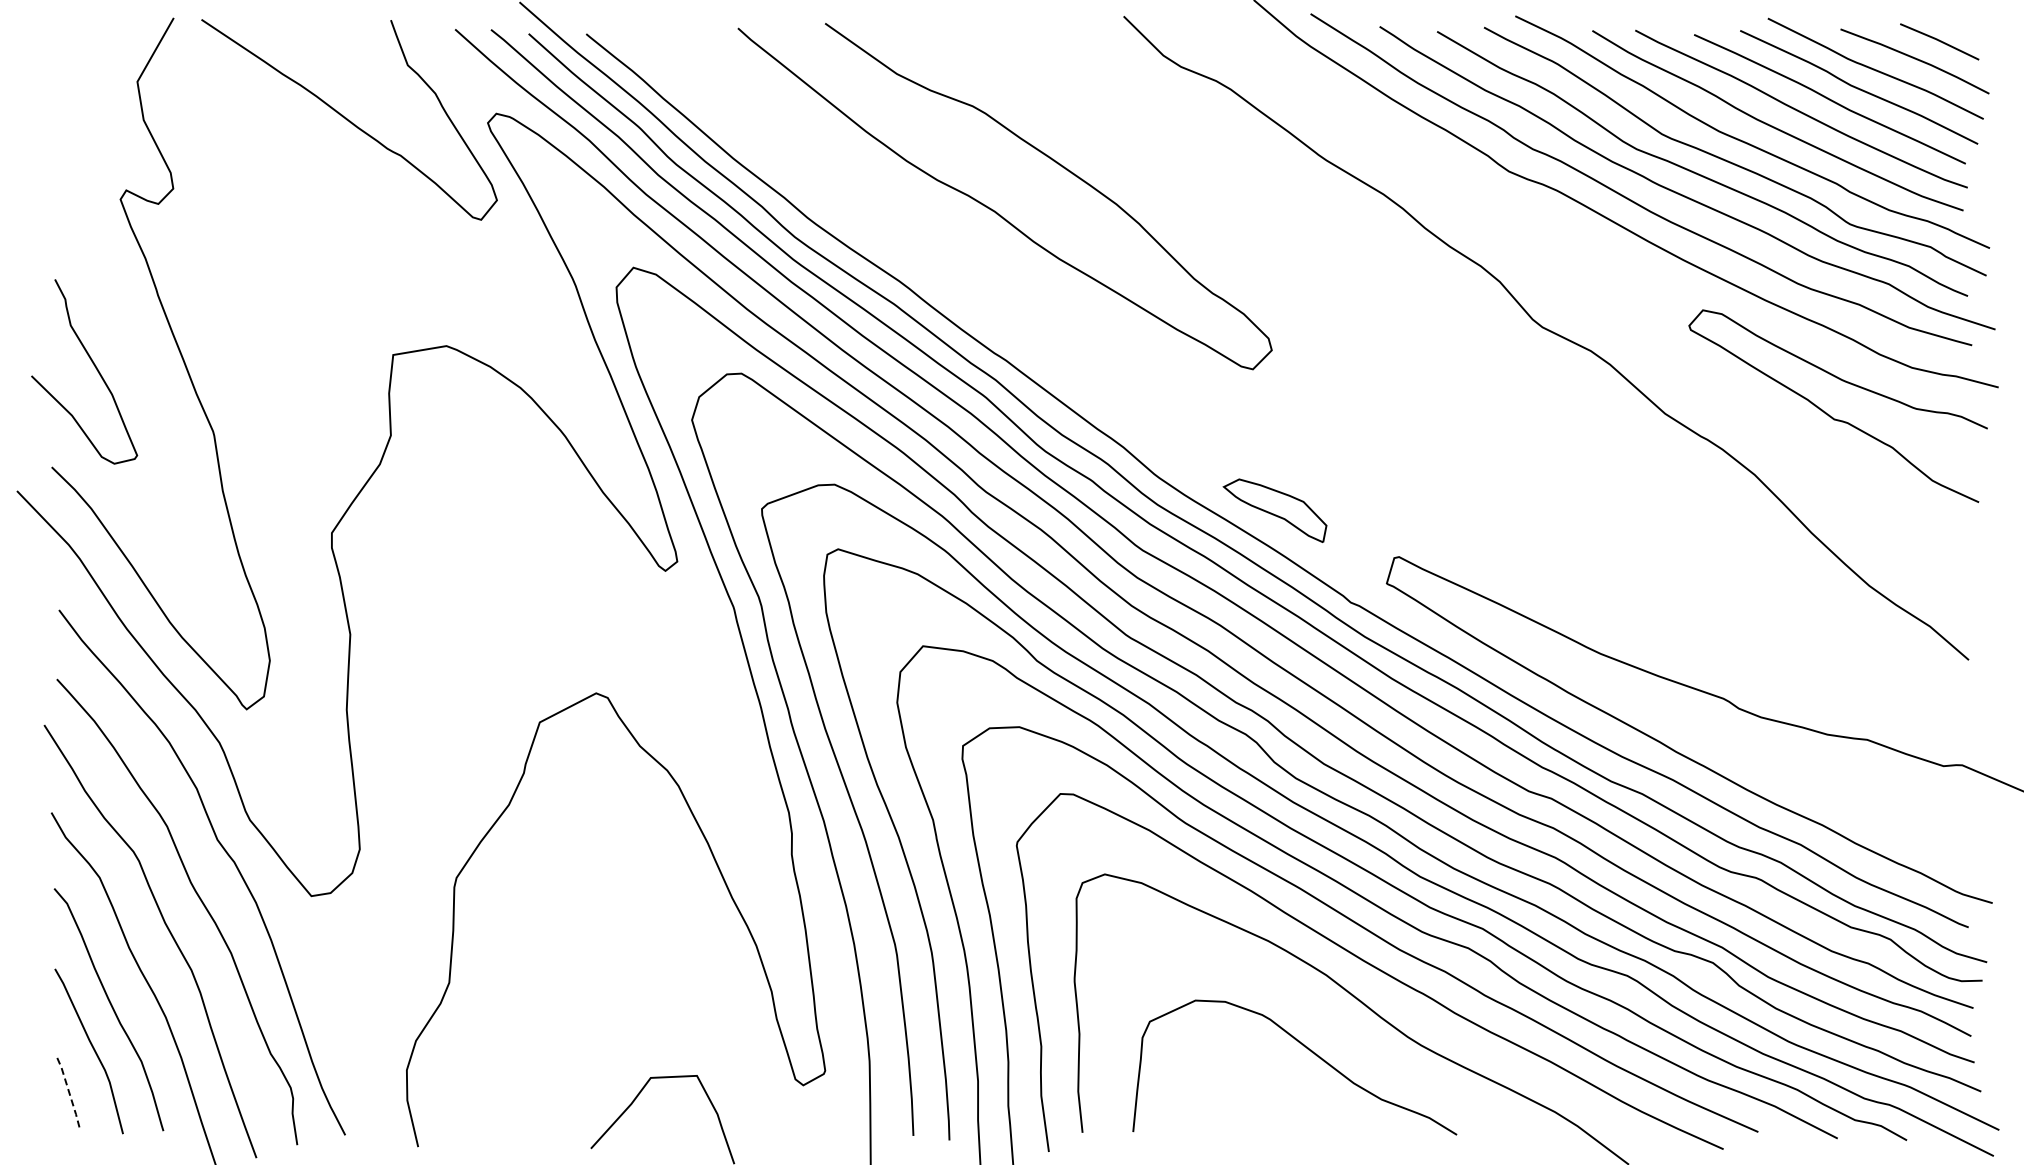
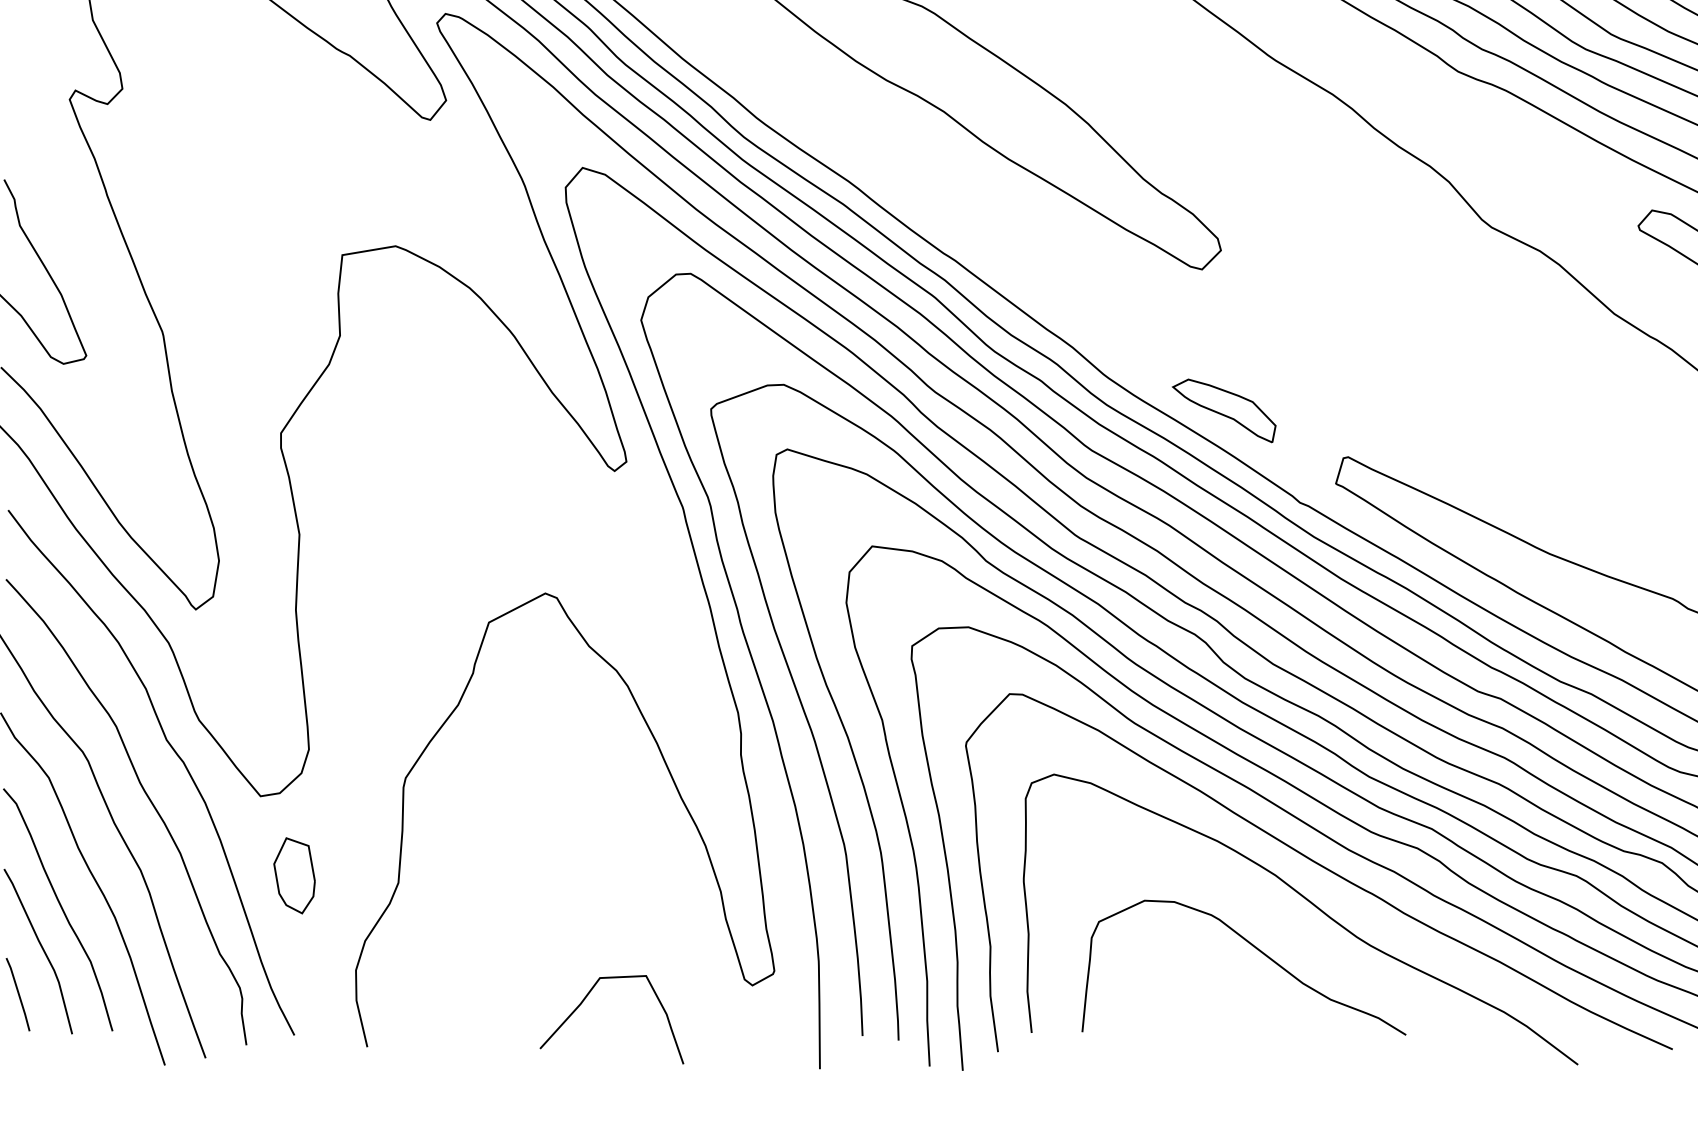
part: (345, 975) -> (294, 875), added
line: (69, 1094) -> (18, 994), dashed -> solid

